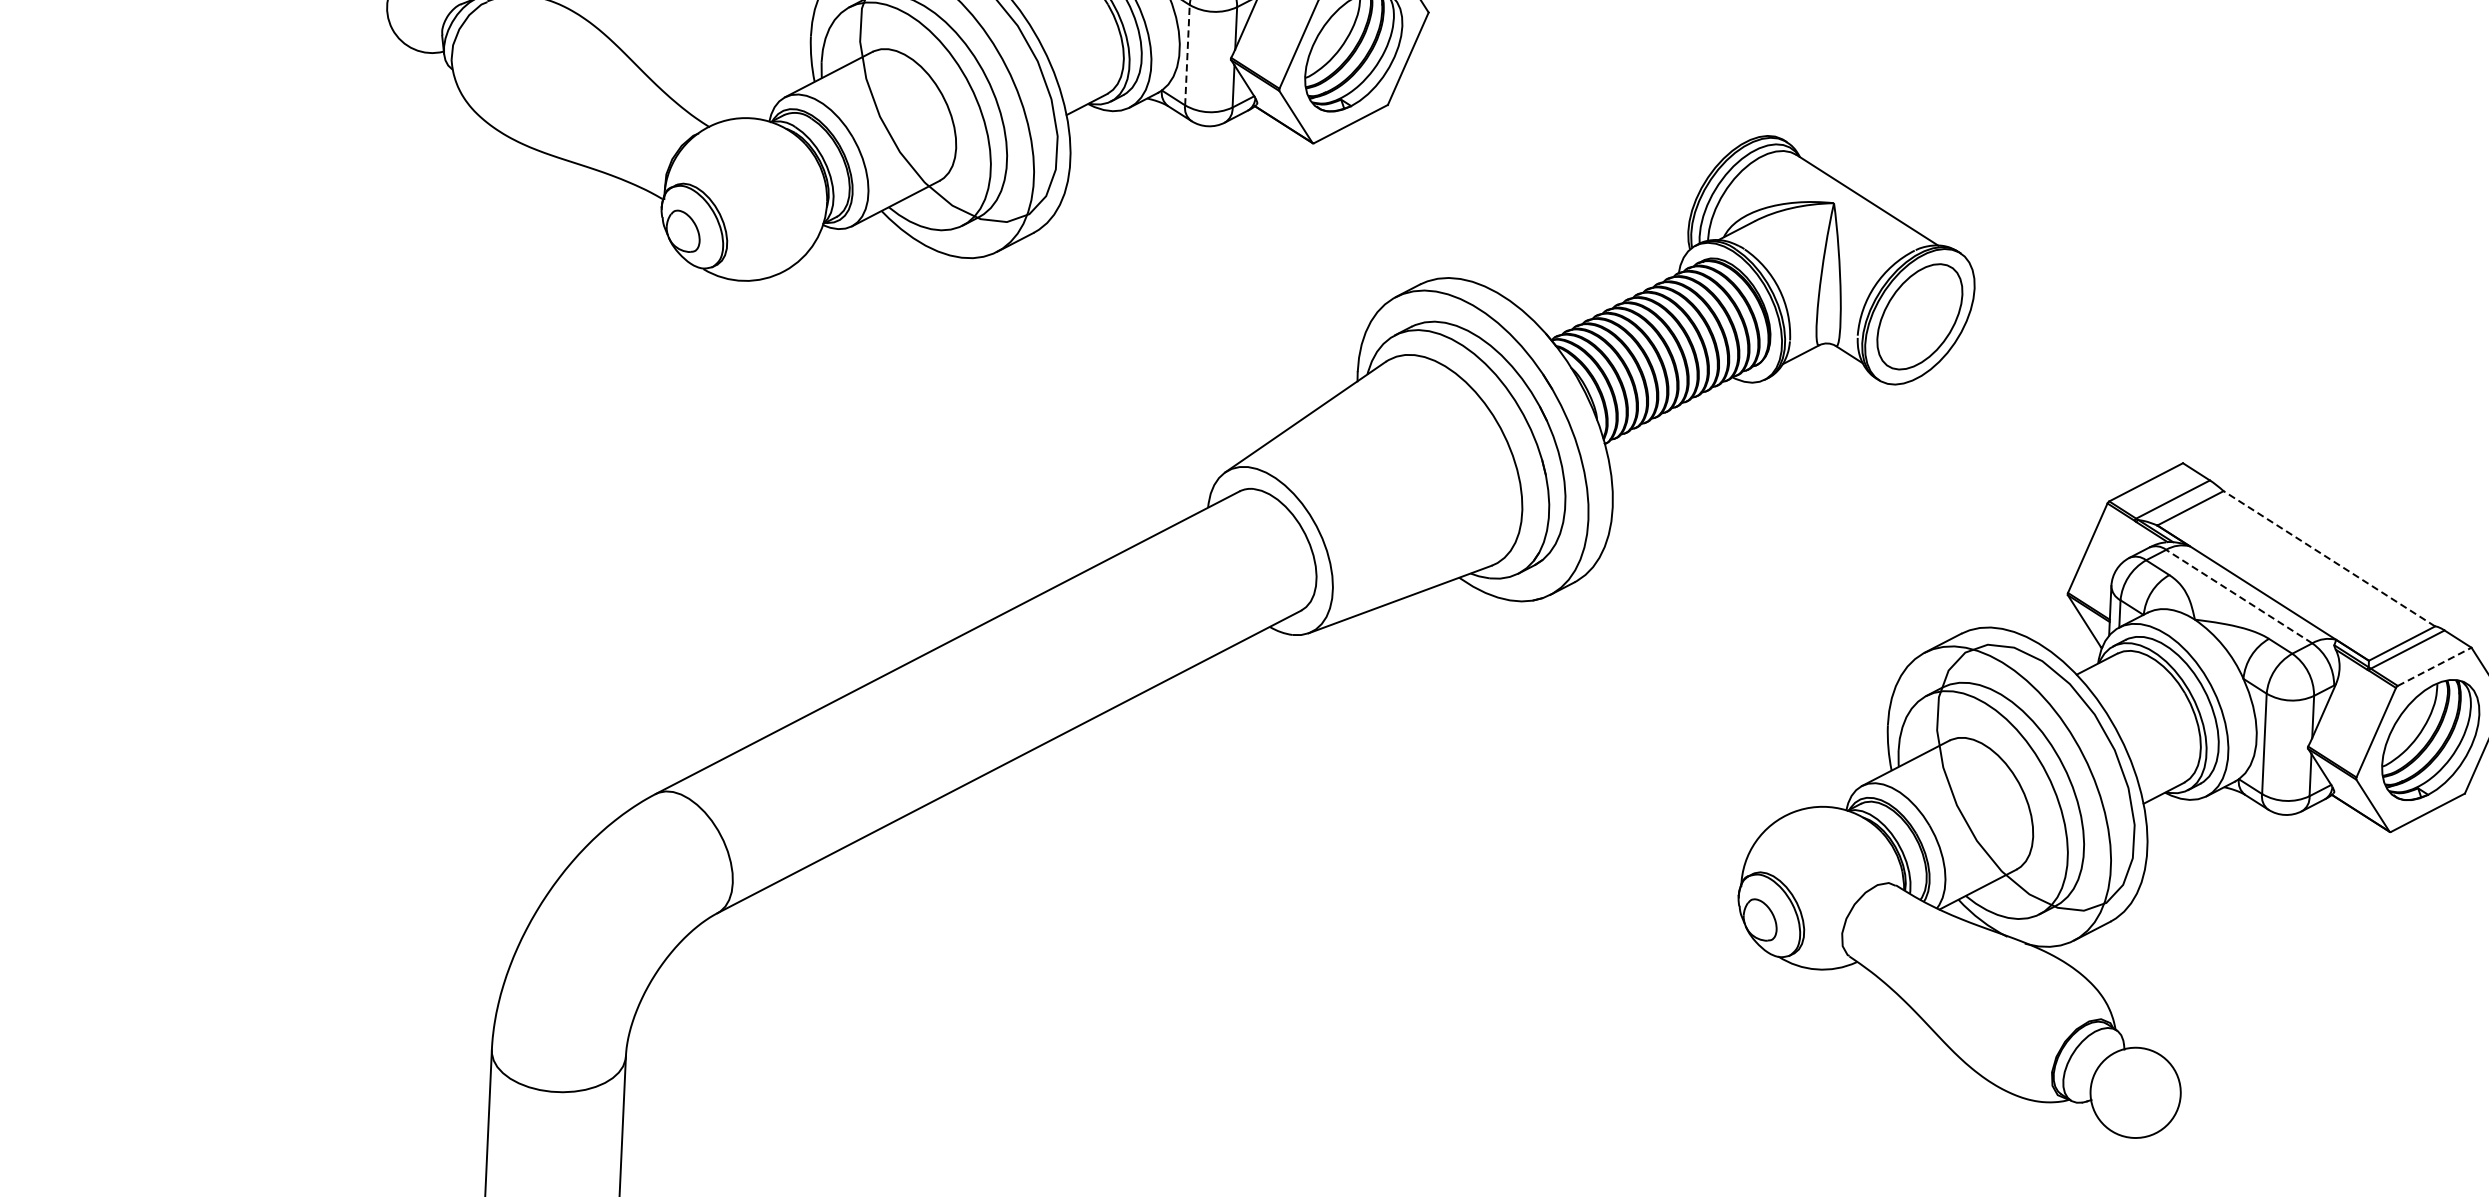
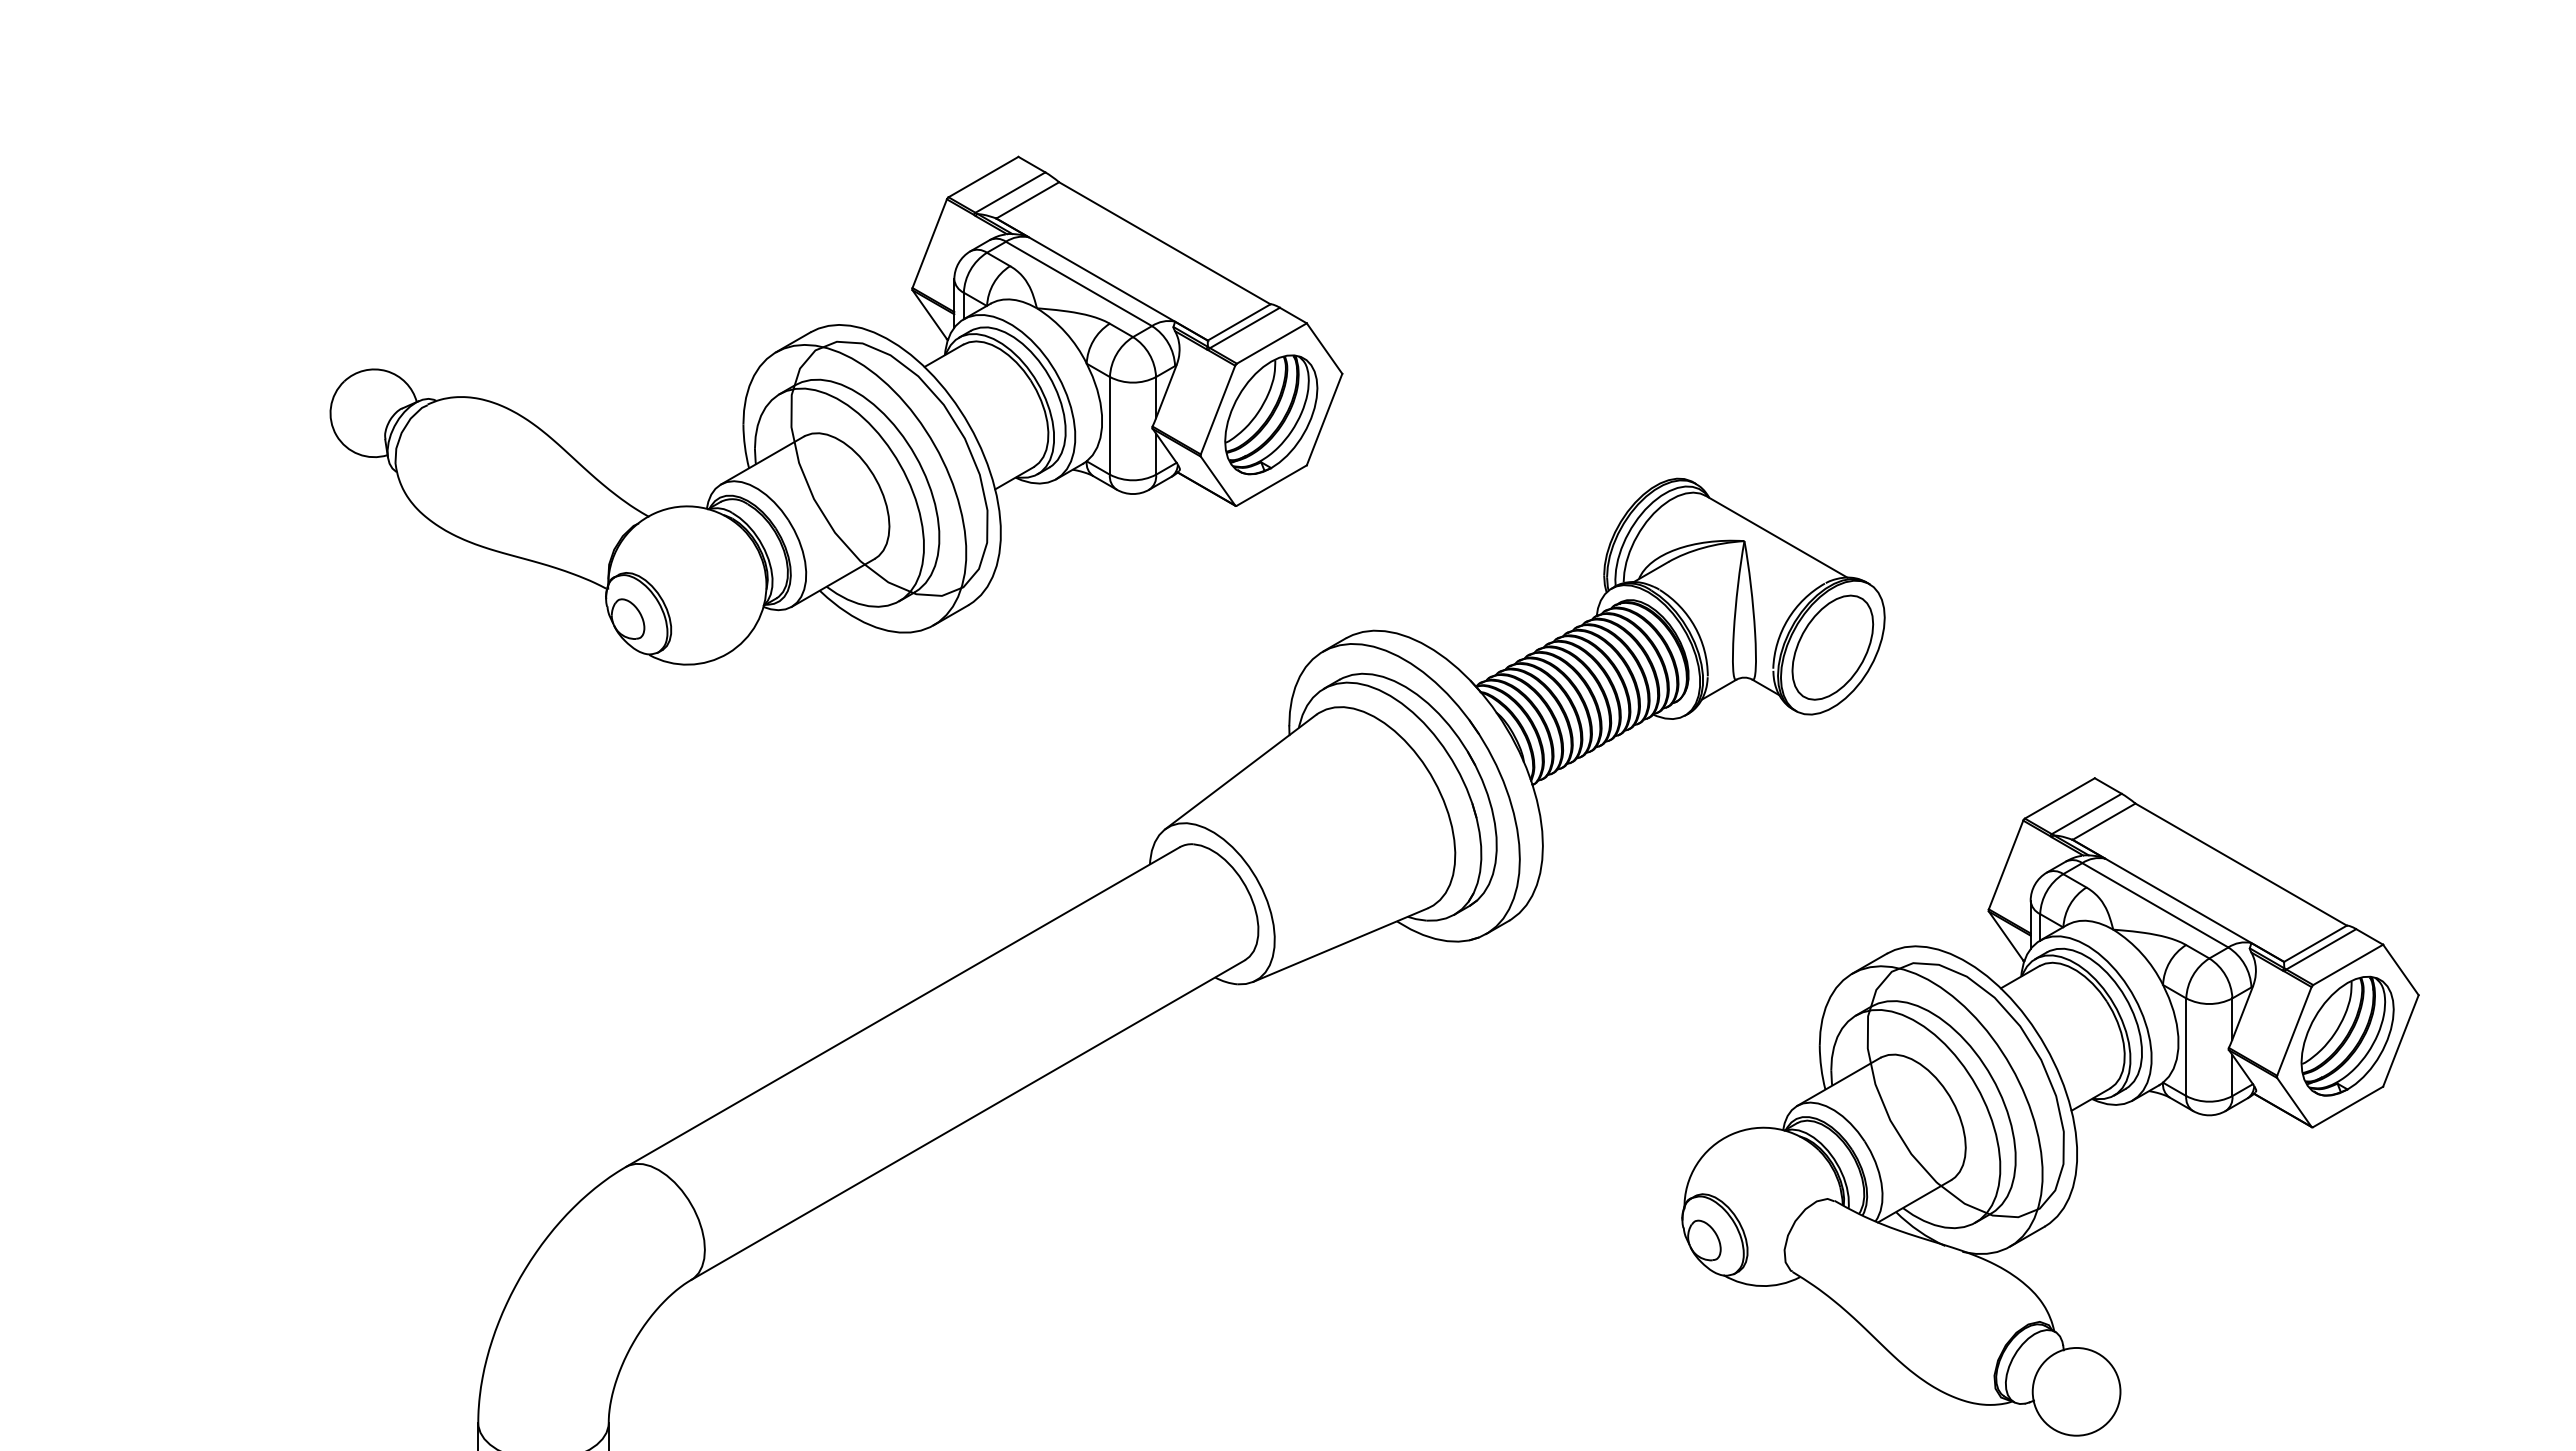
line: (1187, 54) -> (1109, 425), dashed -> solid
line: (2328, 558) -> (2240, 864), dashed -> solid
line: (2238, 596) -> (2154, 905), dashed -> solid
line: (2434, 666) -> (2348, 964), dashed -> solid

